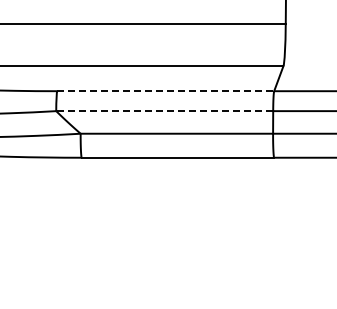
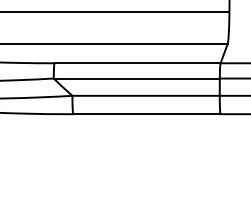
line: (166, 91) -> (138, 63), dashed -> solid
line: (164, 111) -> (136, 78), dashed -> solid

